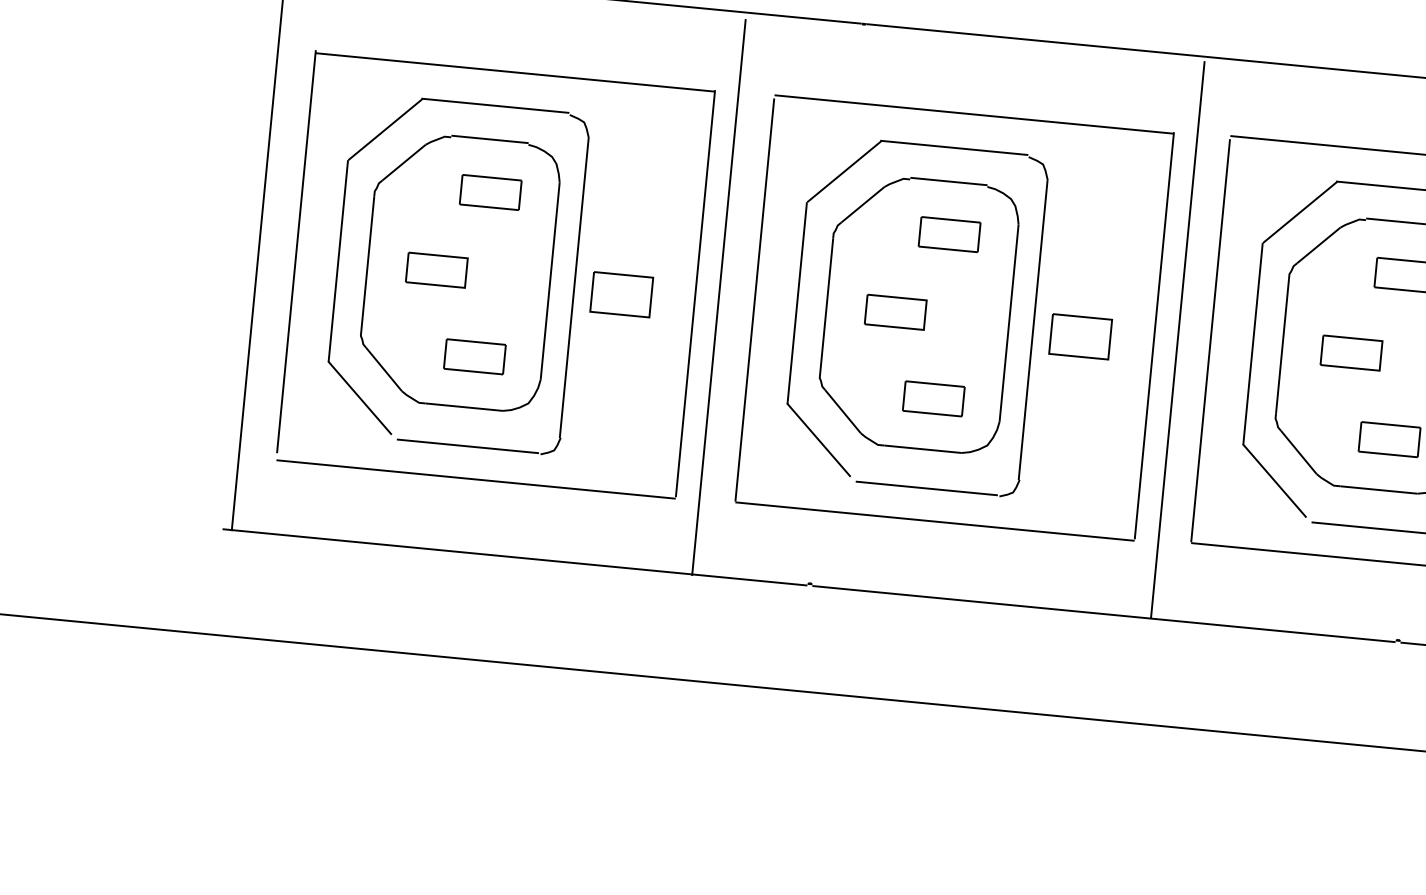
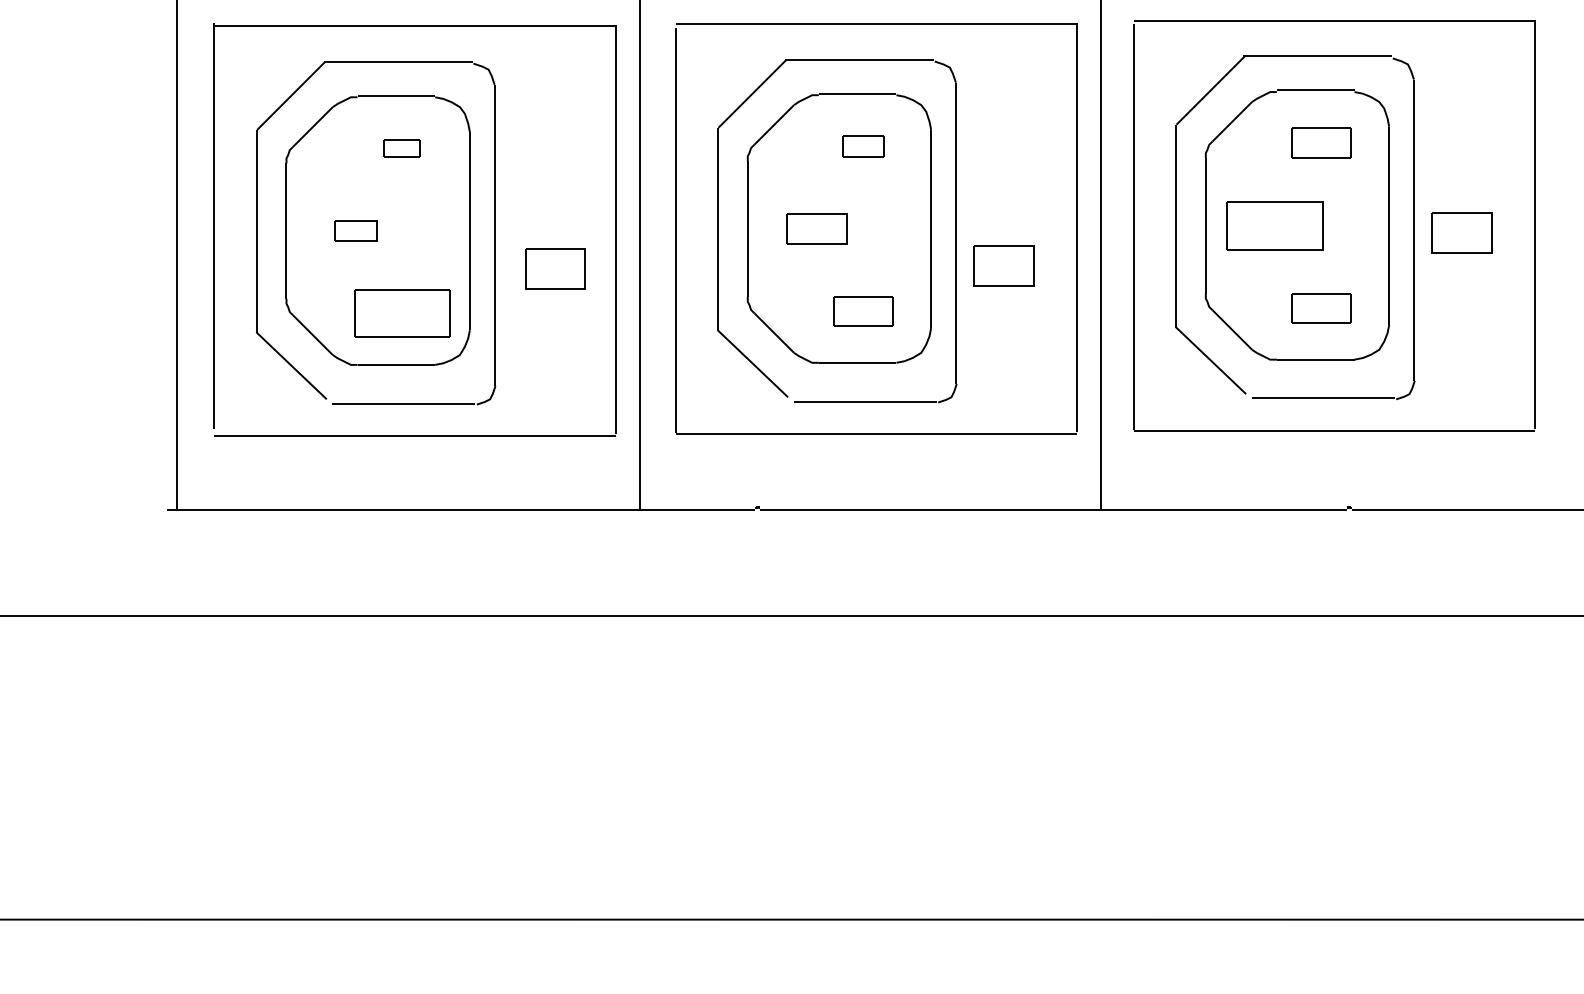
part: (490, 192) -> (401, 148), size x0.6
part: (949, 234) -> (863, 146), size x0.7
part: (436, 269) -> (355, 230), size x0.7
part: (621, 294) -> (555, 268), moved
part: (1080, 336) -> (1003, 265), moved
part: (1351, 352) -> (1275, 225), size x1.6
part: (474, 356) -> (401, 313), size x1.6

